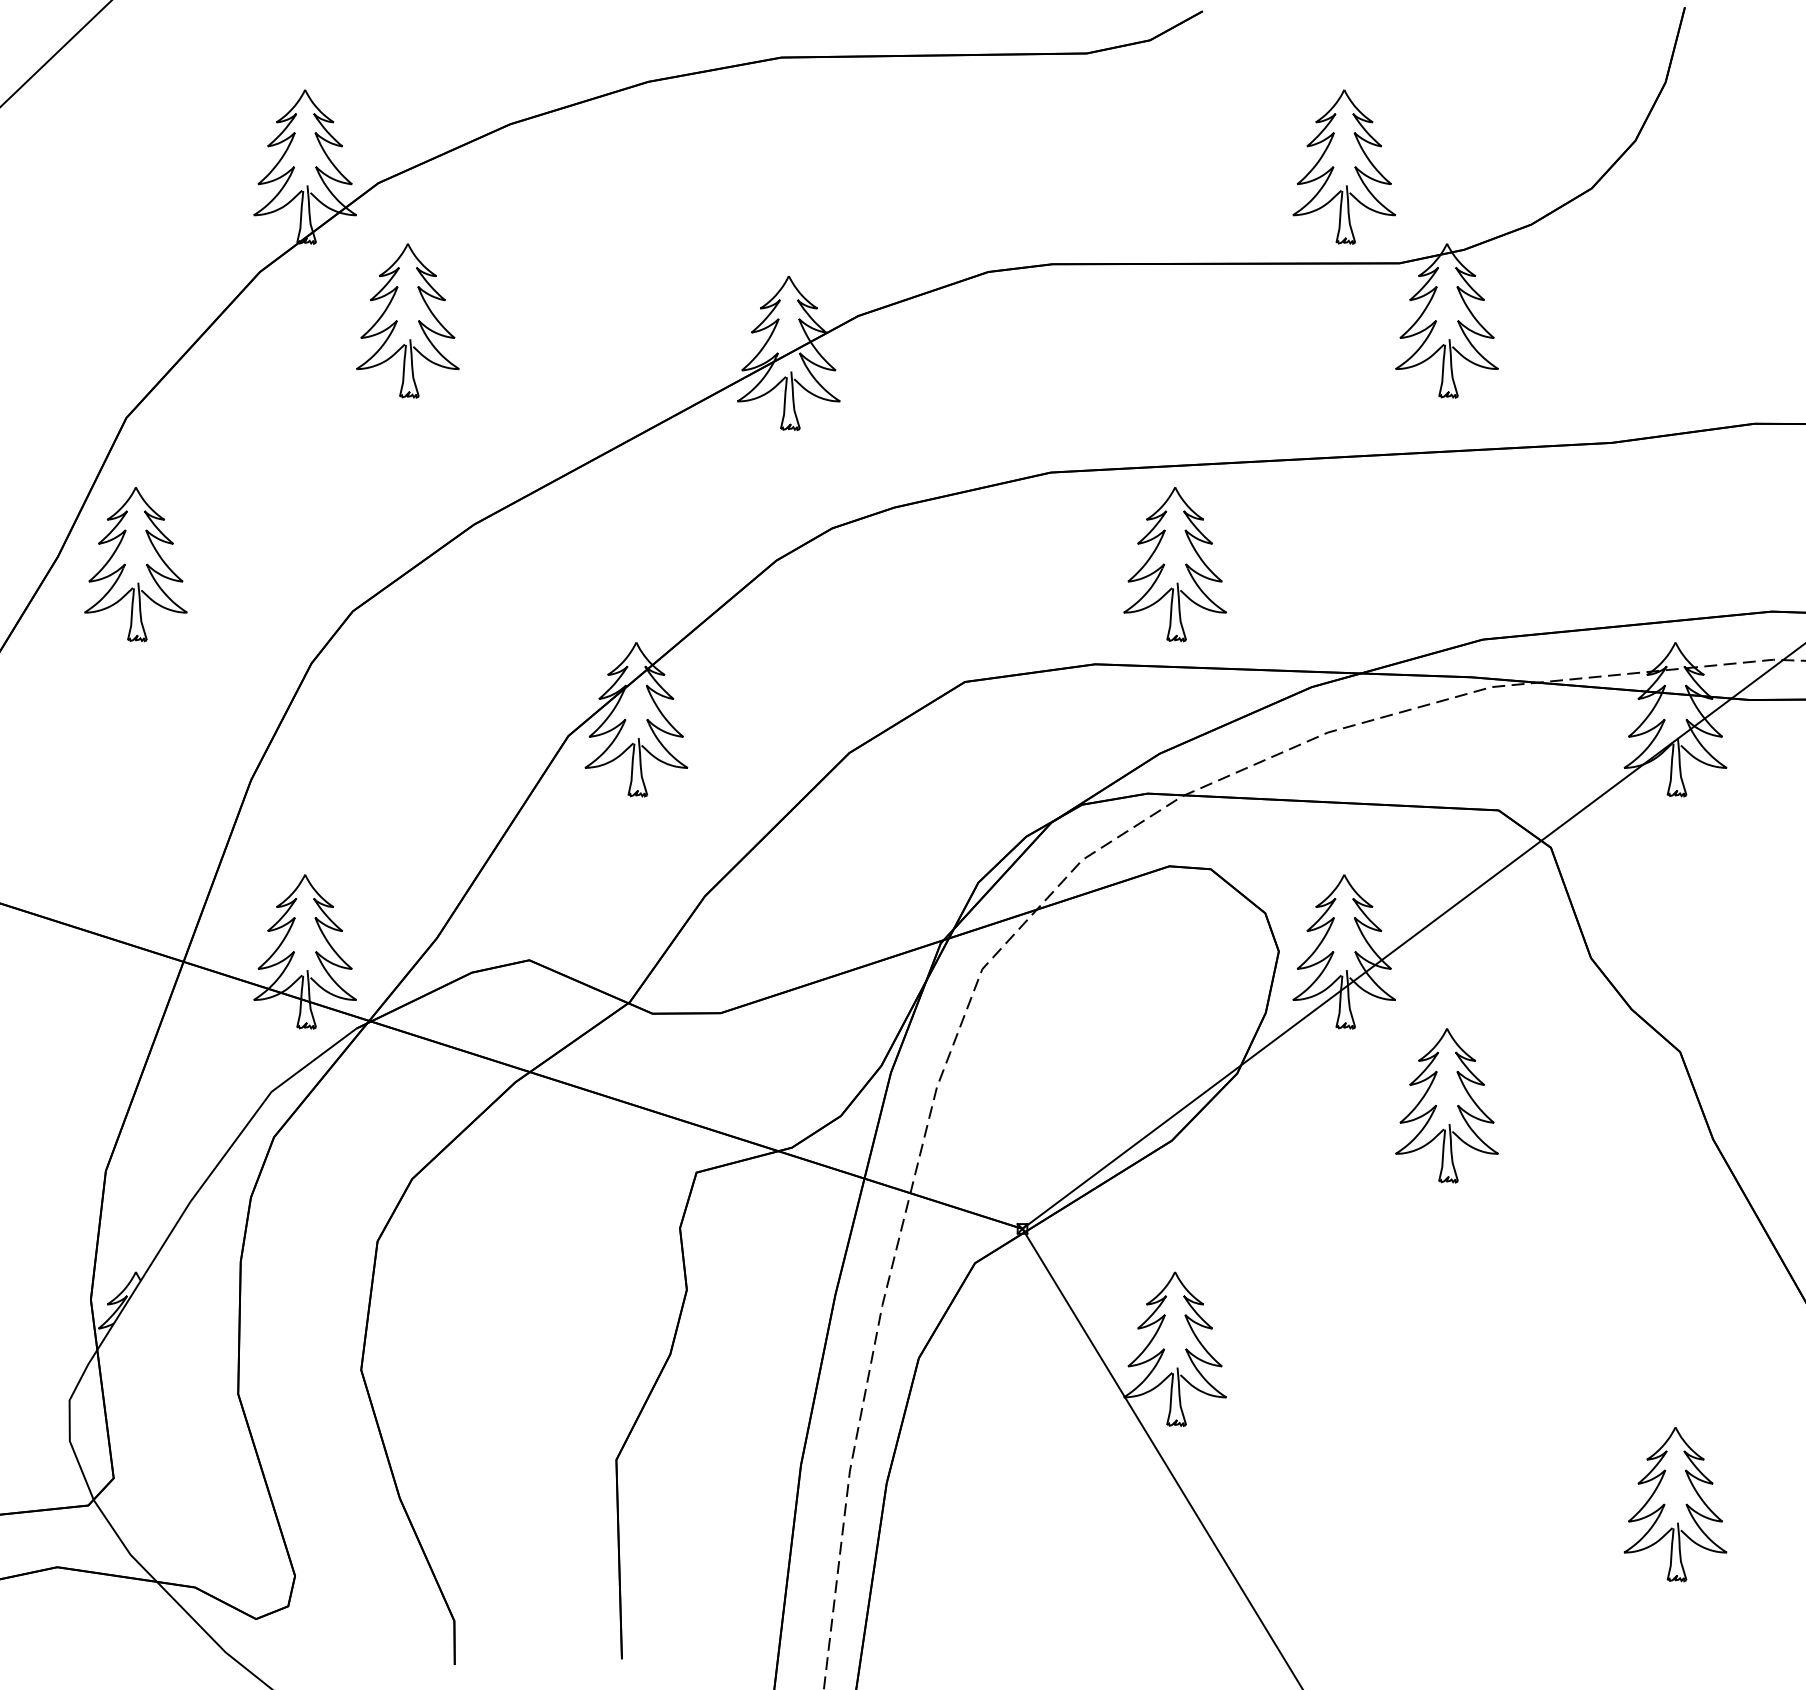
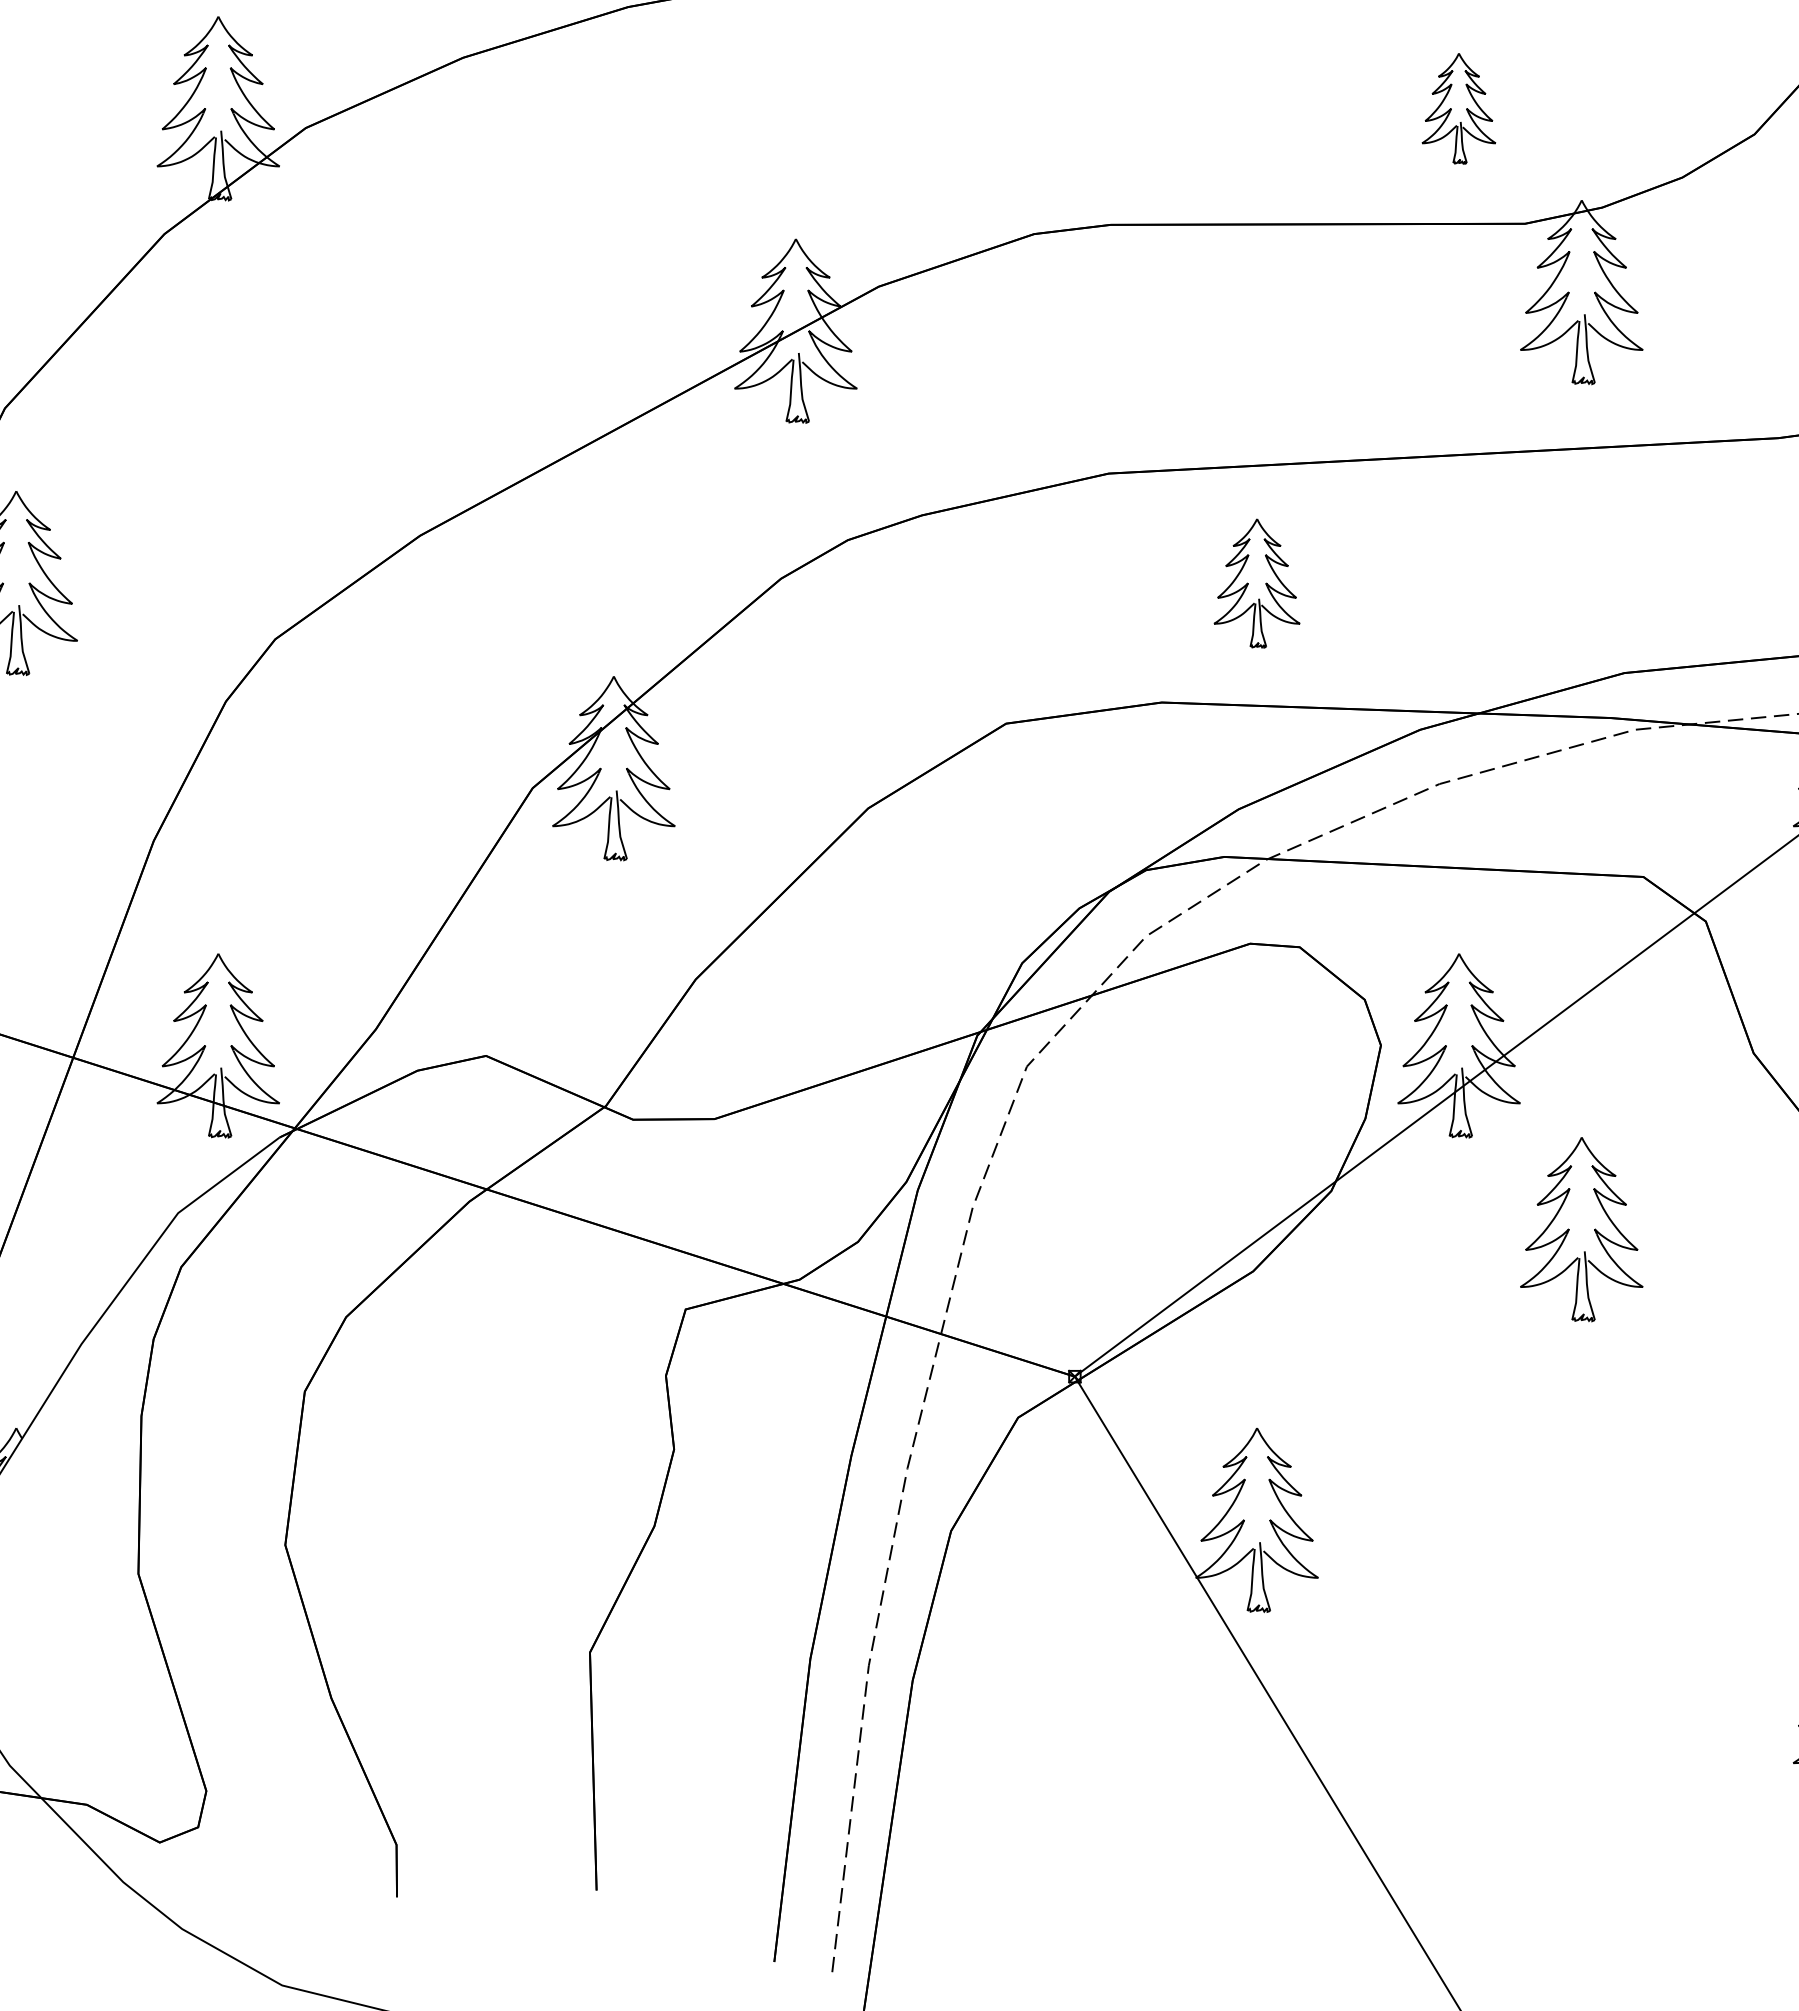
part: (1343, 166) -> (1458, 108), size x0.6
part: (397, 320) -> (328, 292), removed
part: (1174, 564) -> (1256, 583), size x0.7

